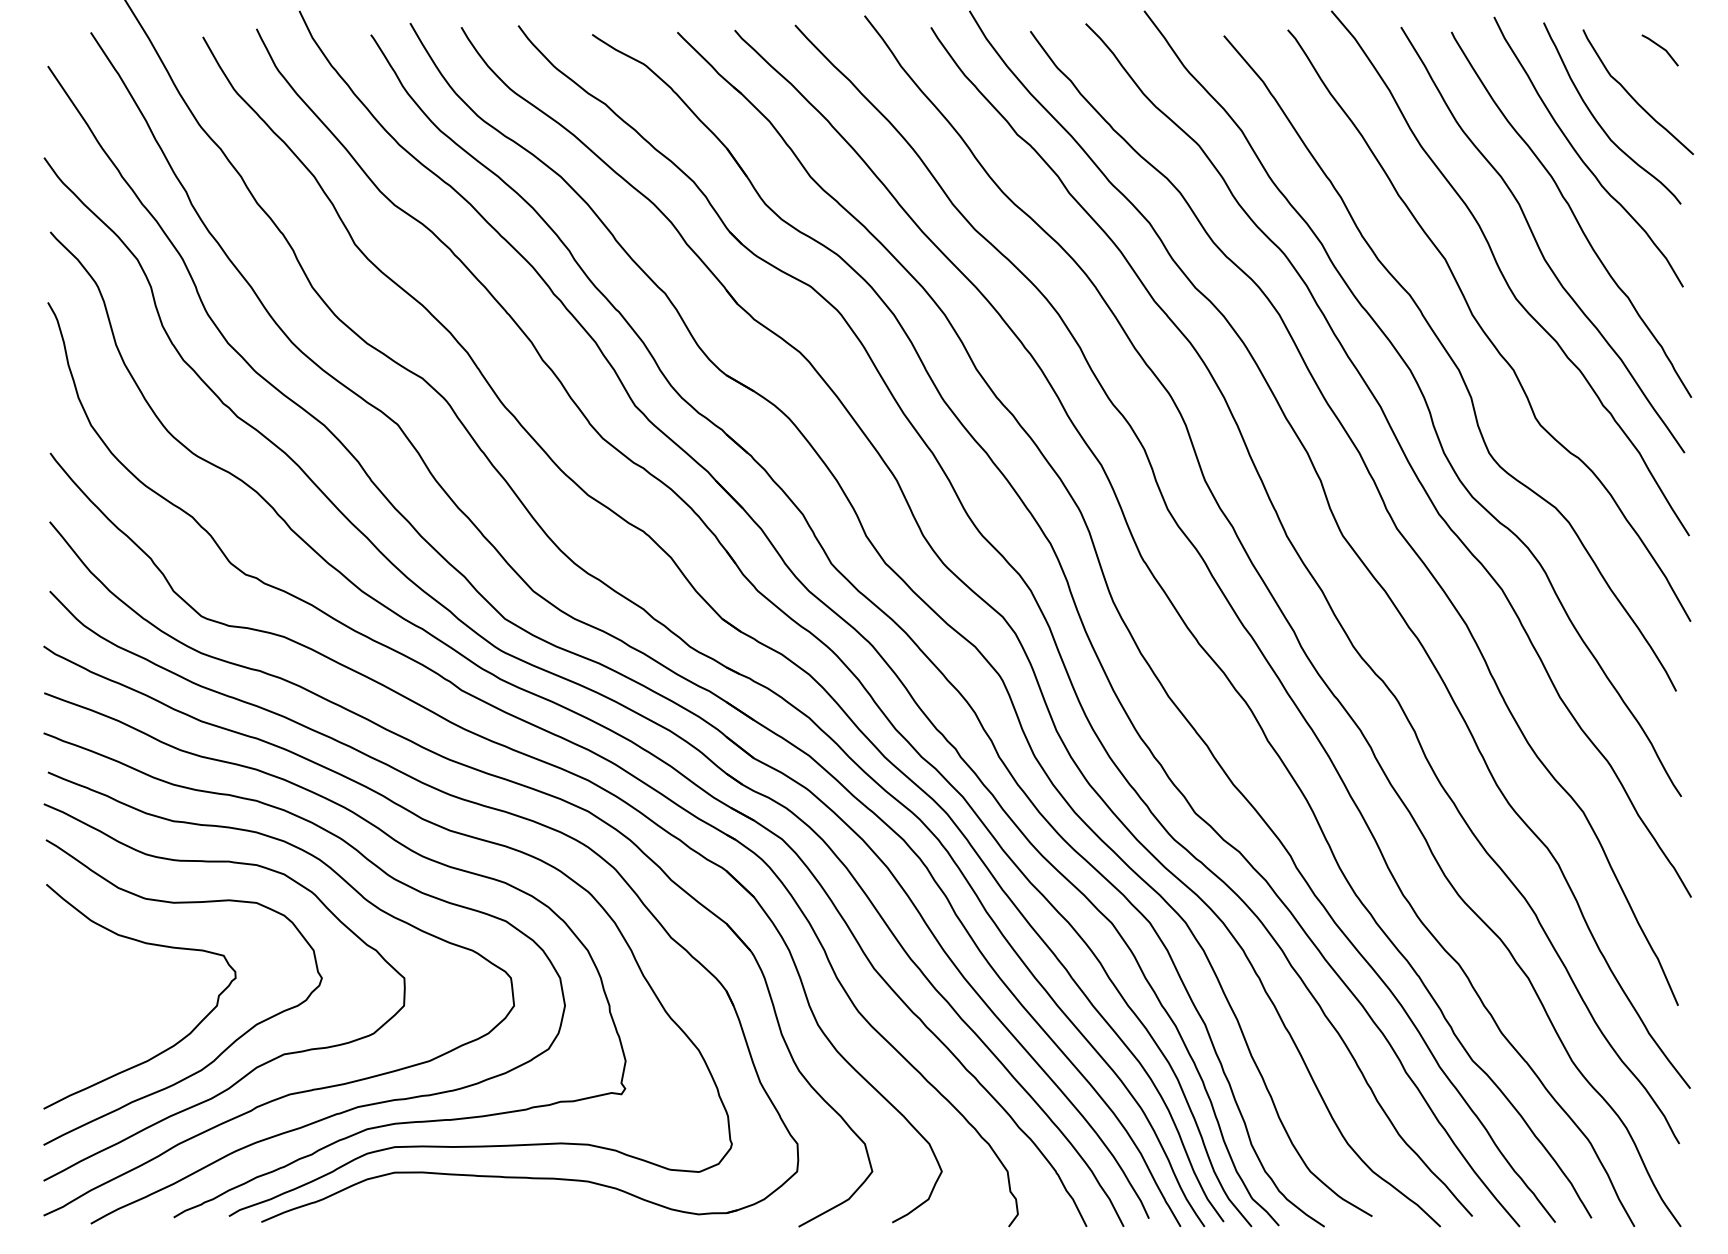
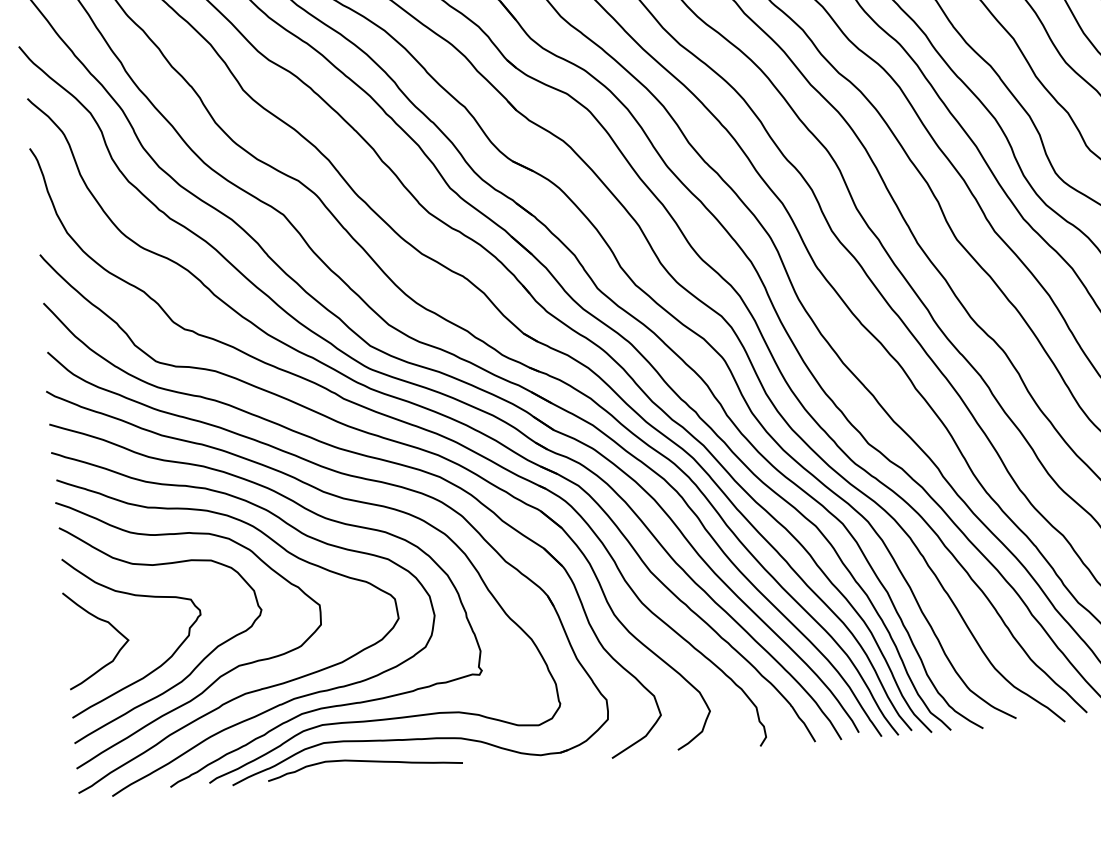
curve: (98, 976) -> (103, 621), added
curve: (449, 1203) -> (364, 761), added

